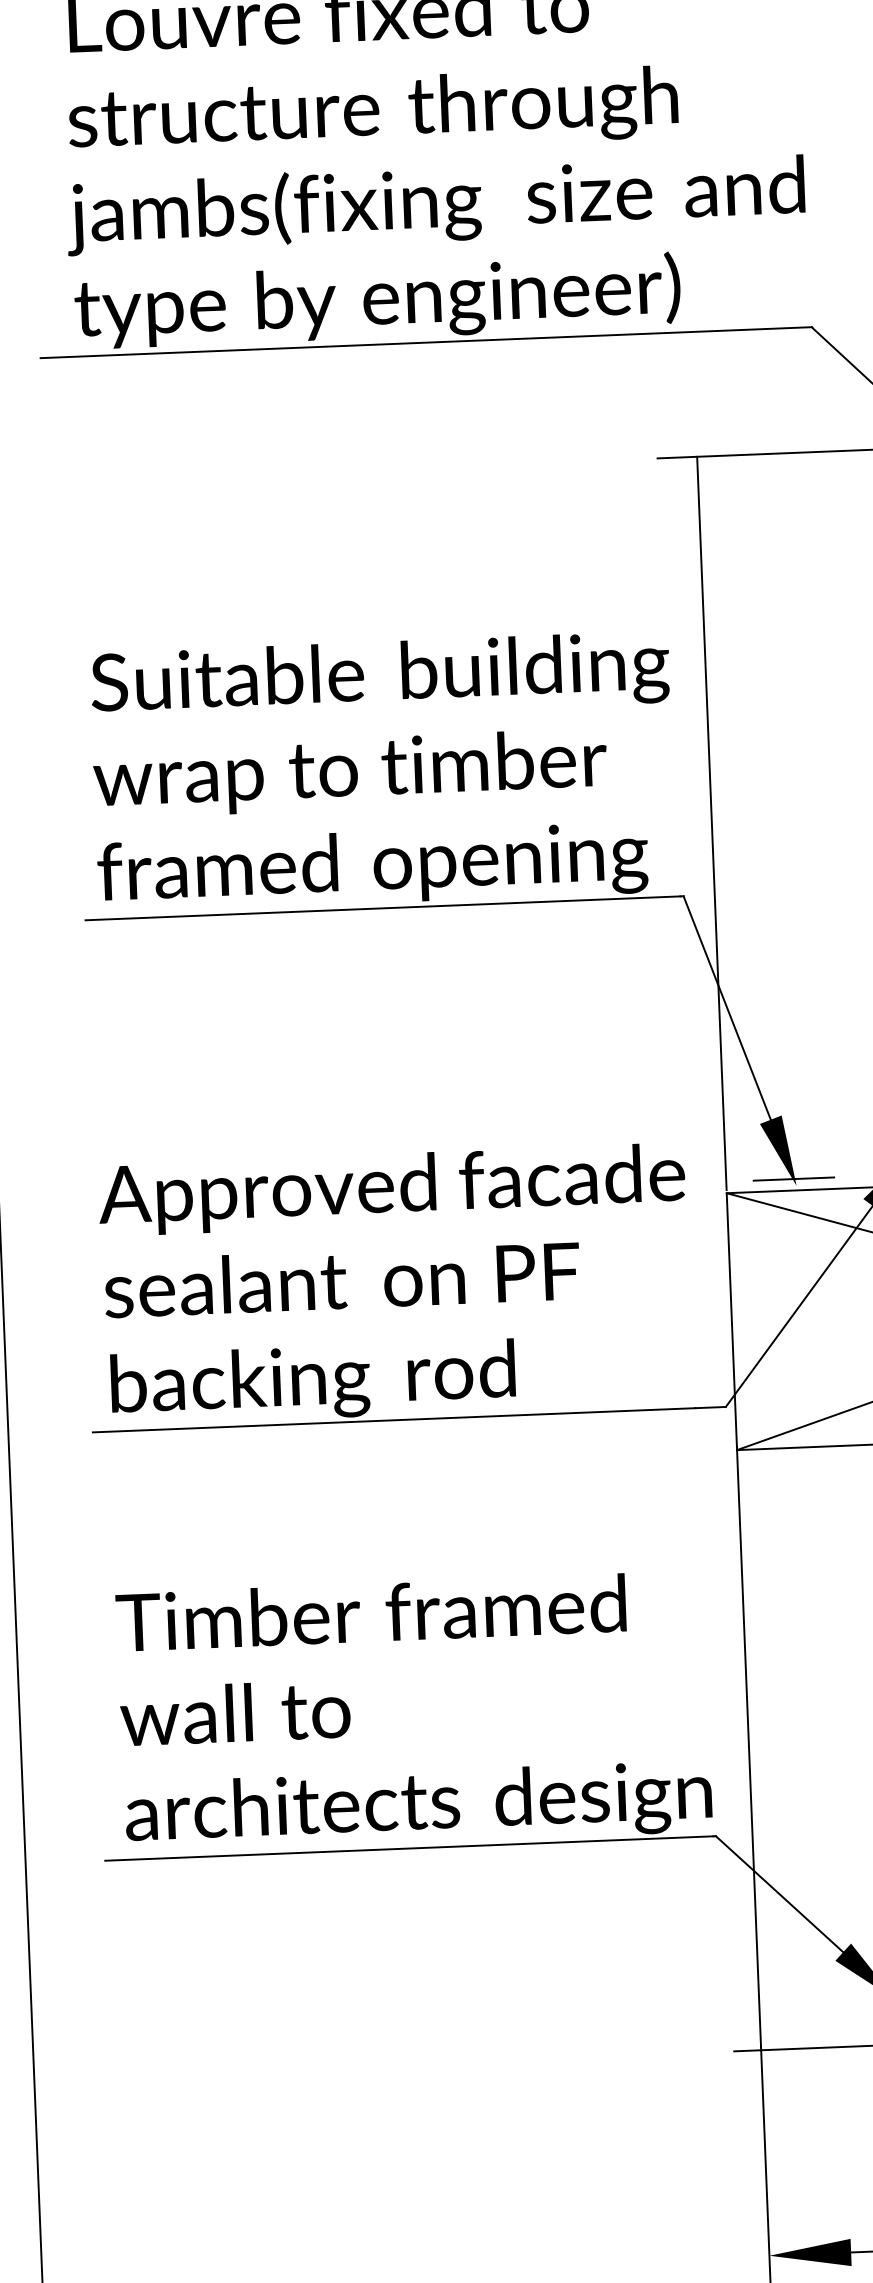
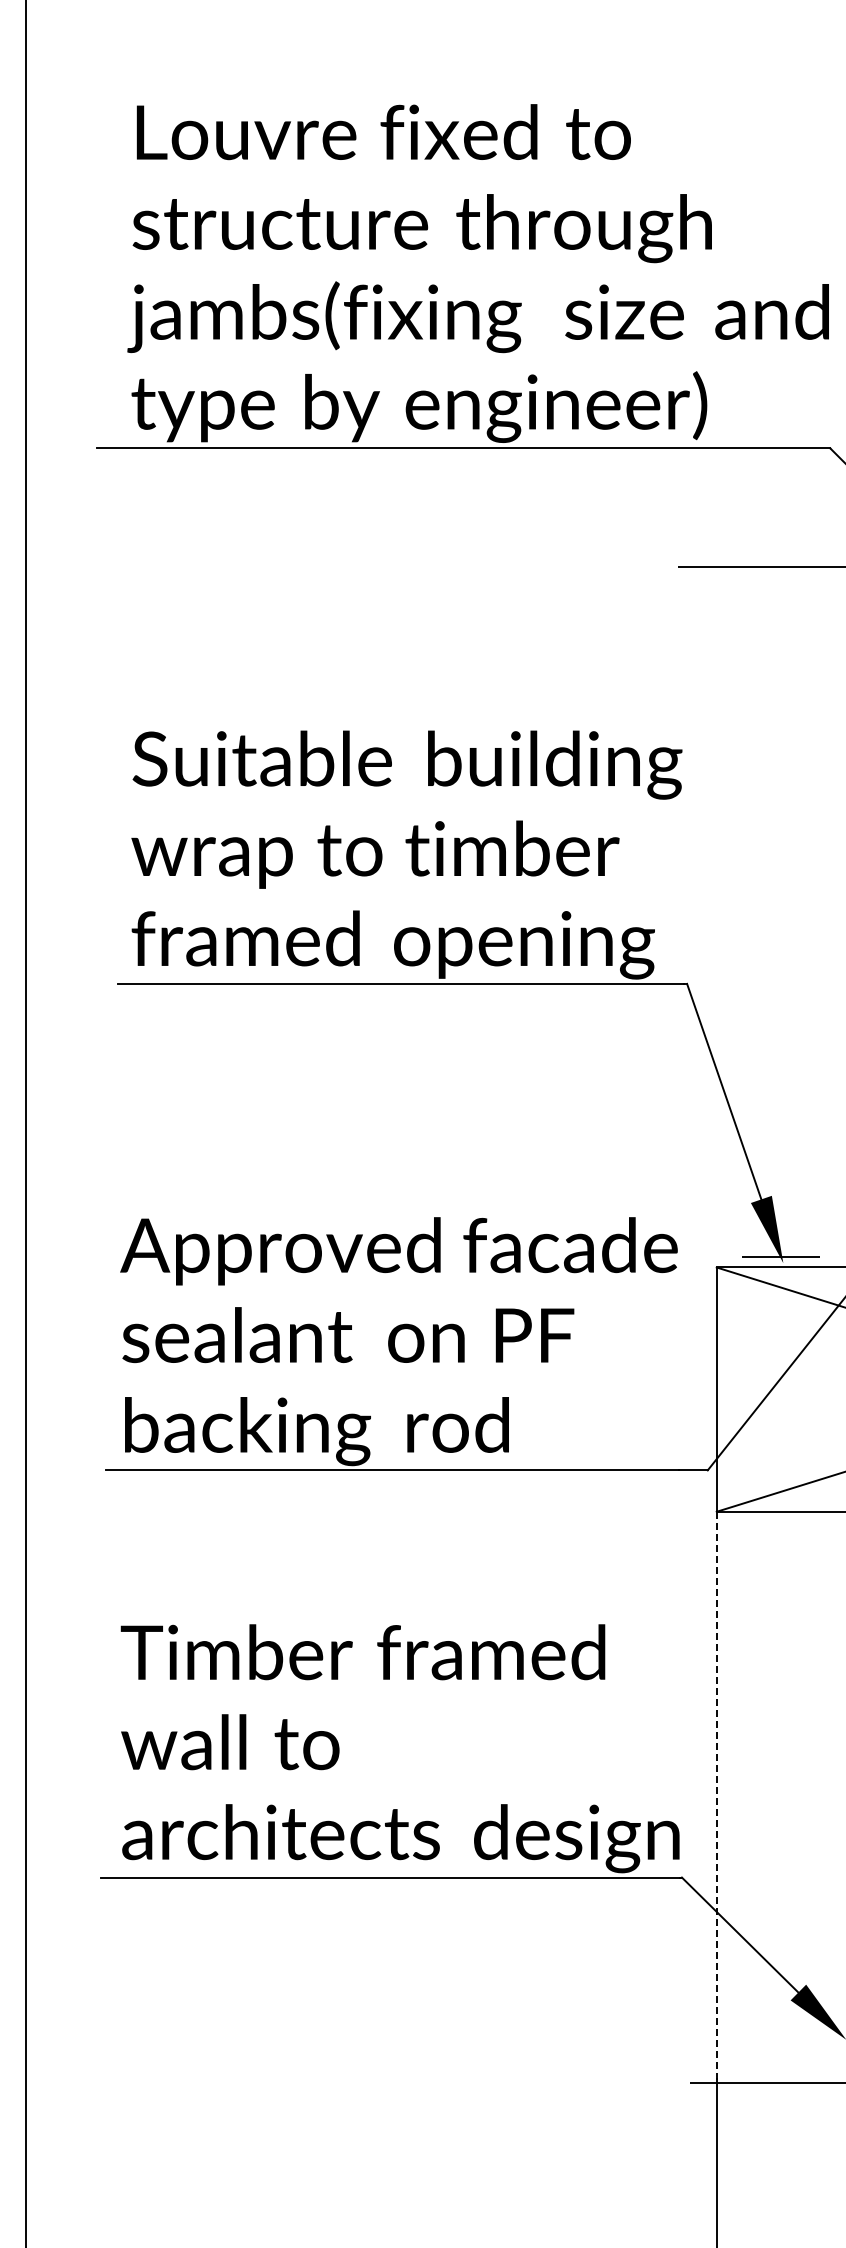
line: (711, 823) -> (716, 915), removed
line: (748, 1746) -> (716, 1793), solid -> dashed

